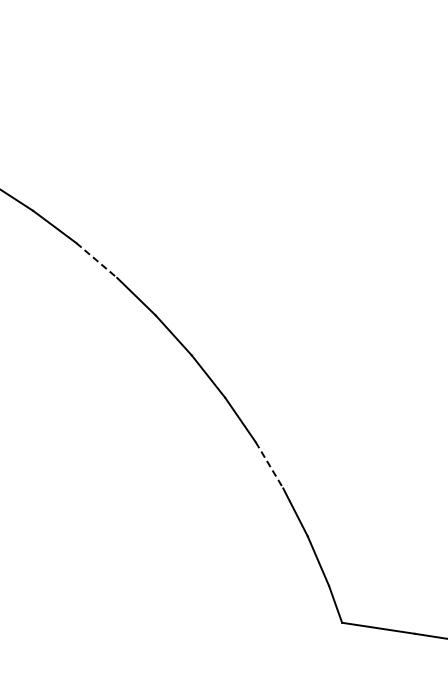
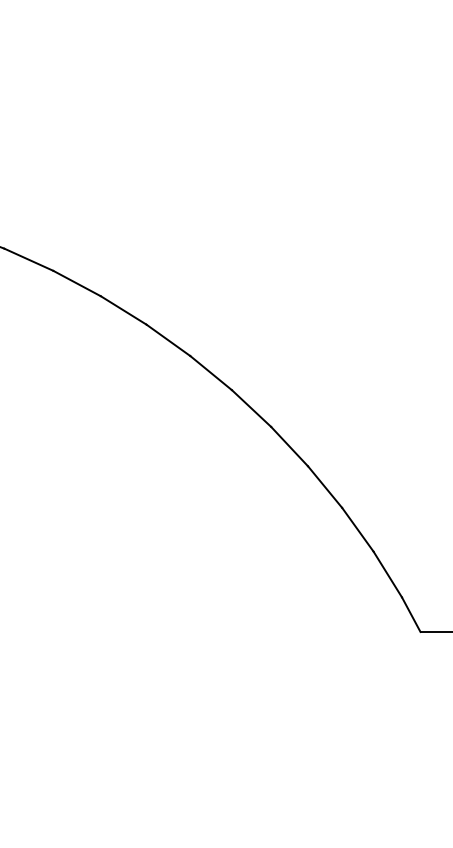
line: (96, 260) -> (123, 310), dashed -> solid
line: (269, 465) -> (325, 487), dashed -> solid

